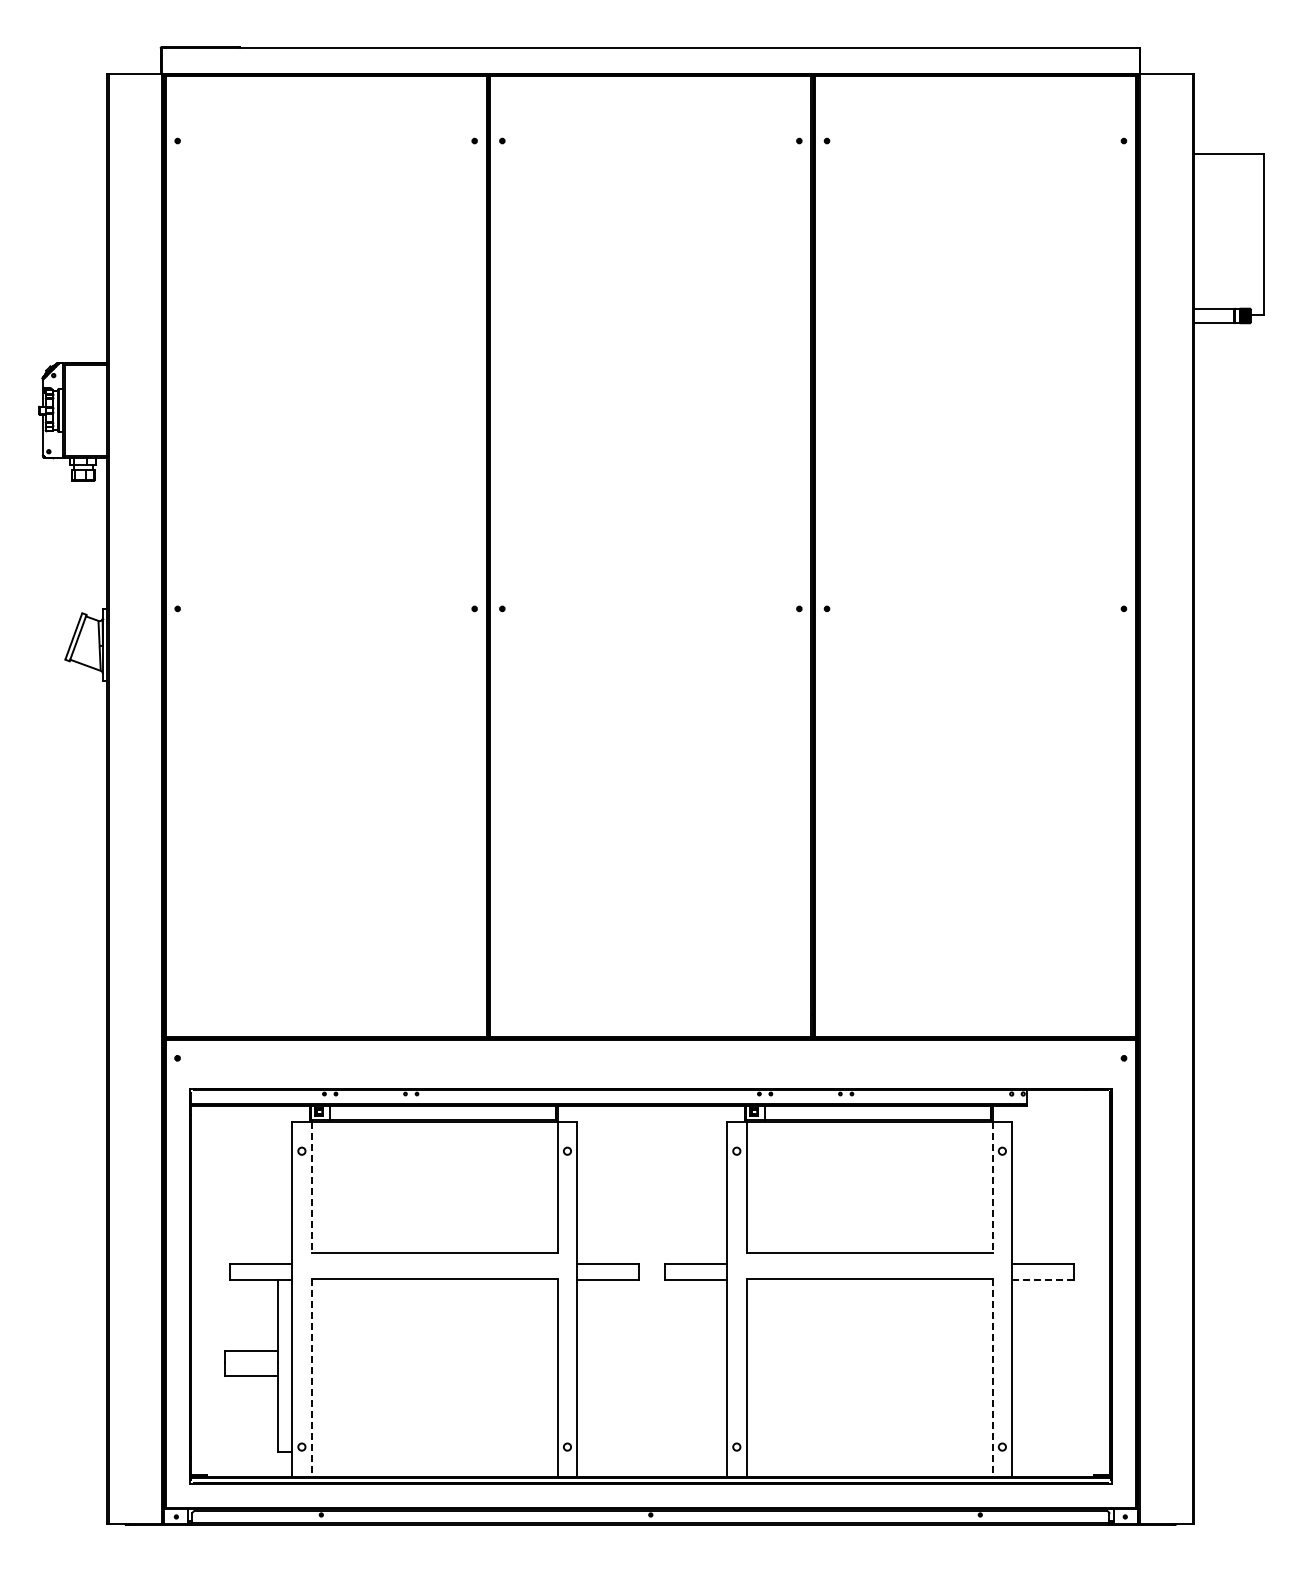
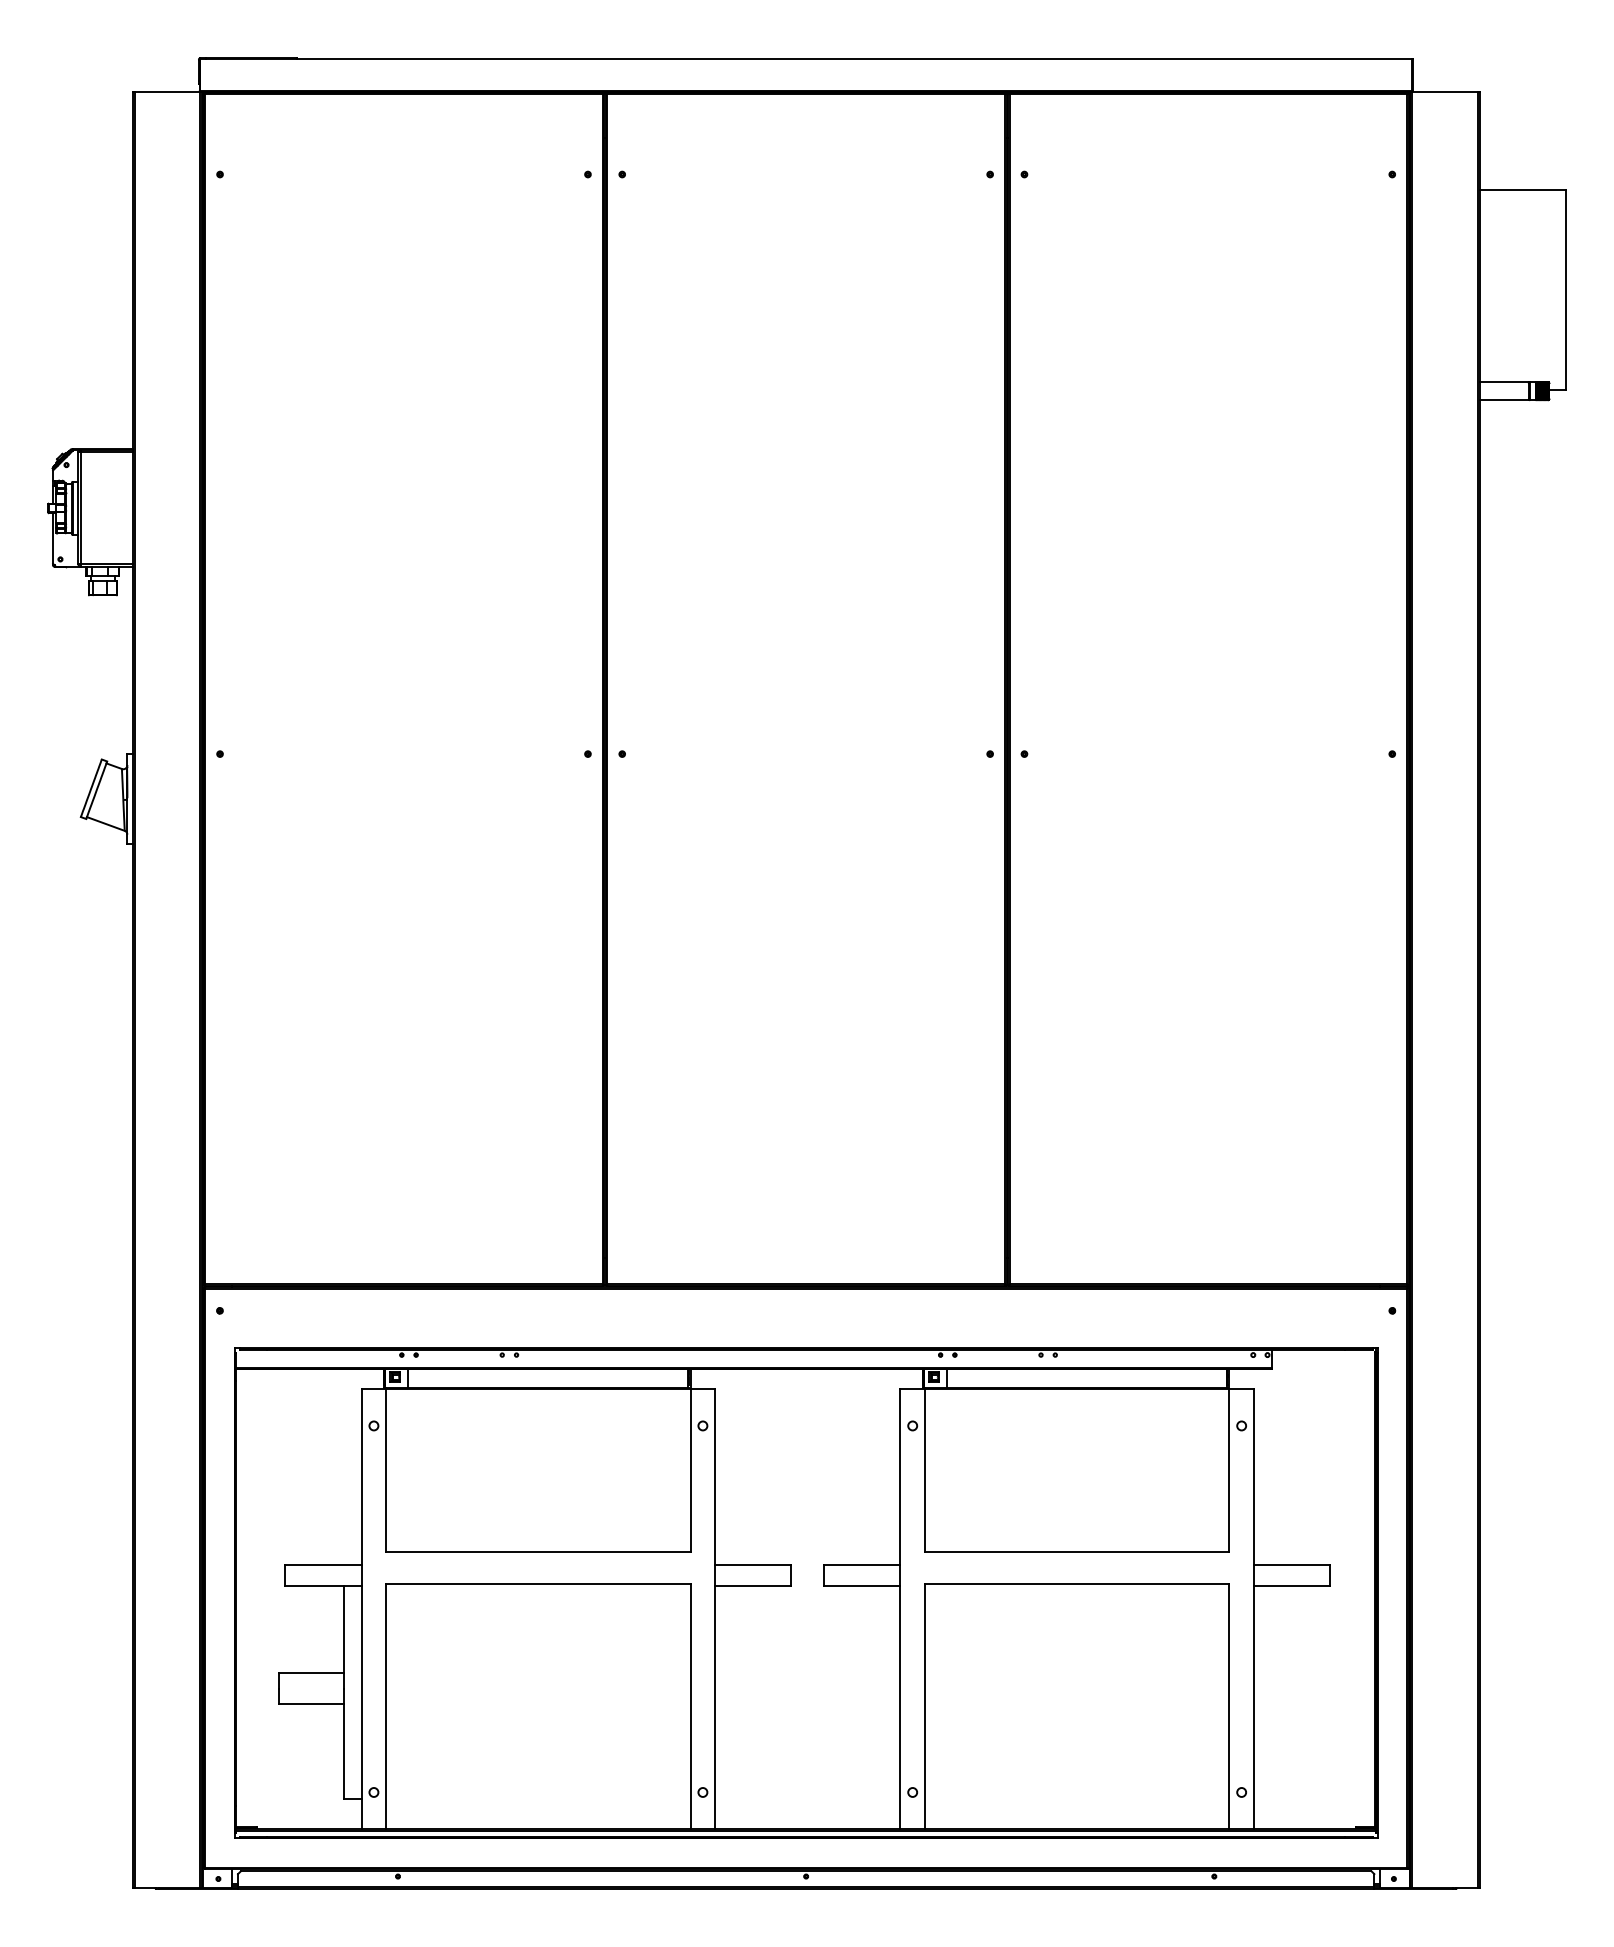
line: (311, 1187) -> (385, 1470), dashed -> solid
line: (992, 1187) -> (1229, 1470), dashed -> solid
line: (1043, 1280) -> (1292, 1586), dashed -> solid
line: (311, 1377) -> (385, 1706), dashed -> solid
line: (992, 1377) -> (1229, 1706), dashed -> solid

